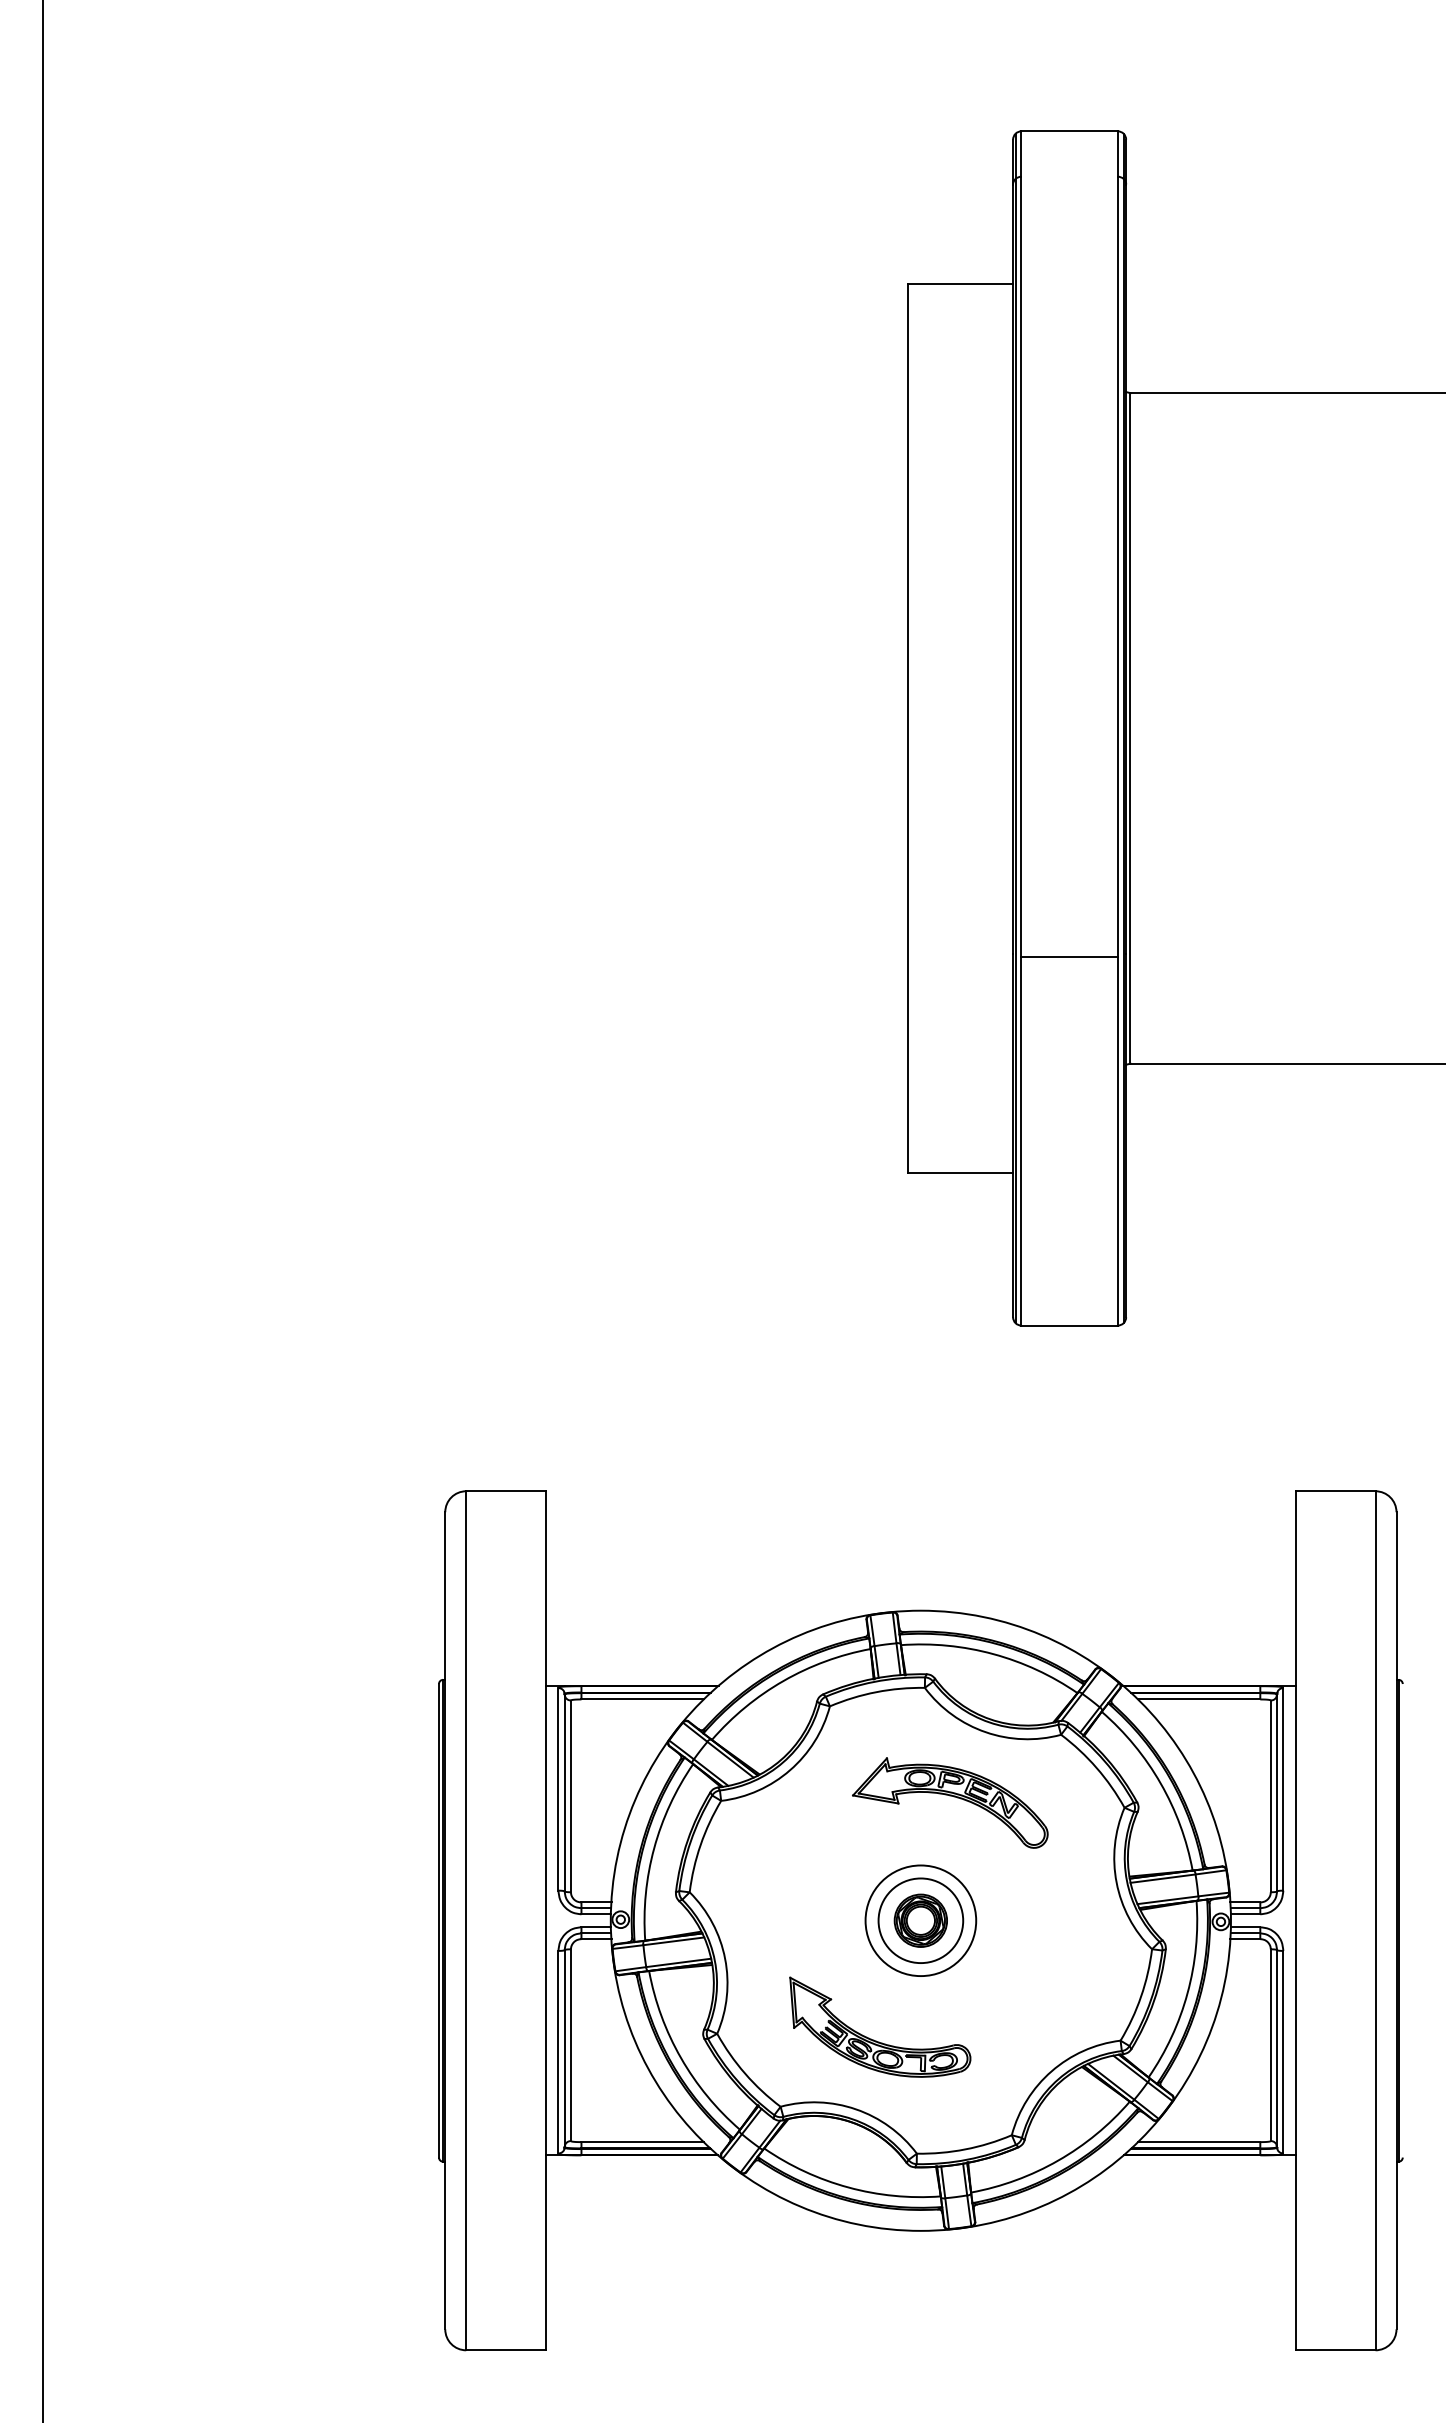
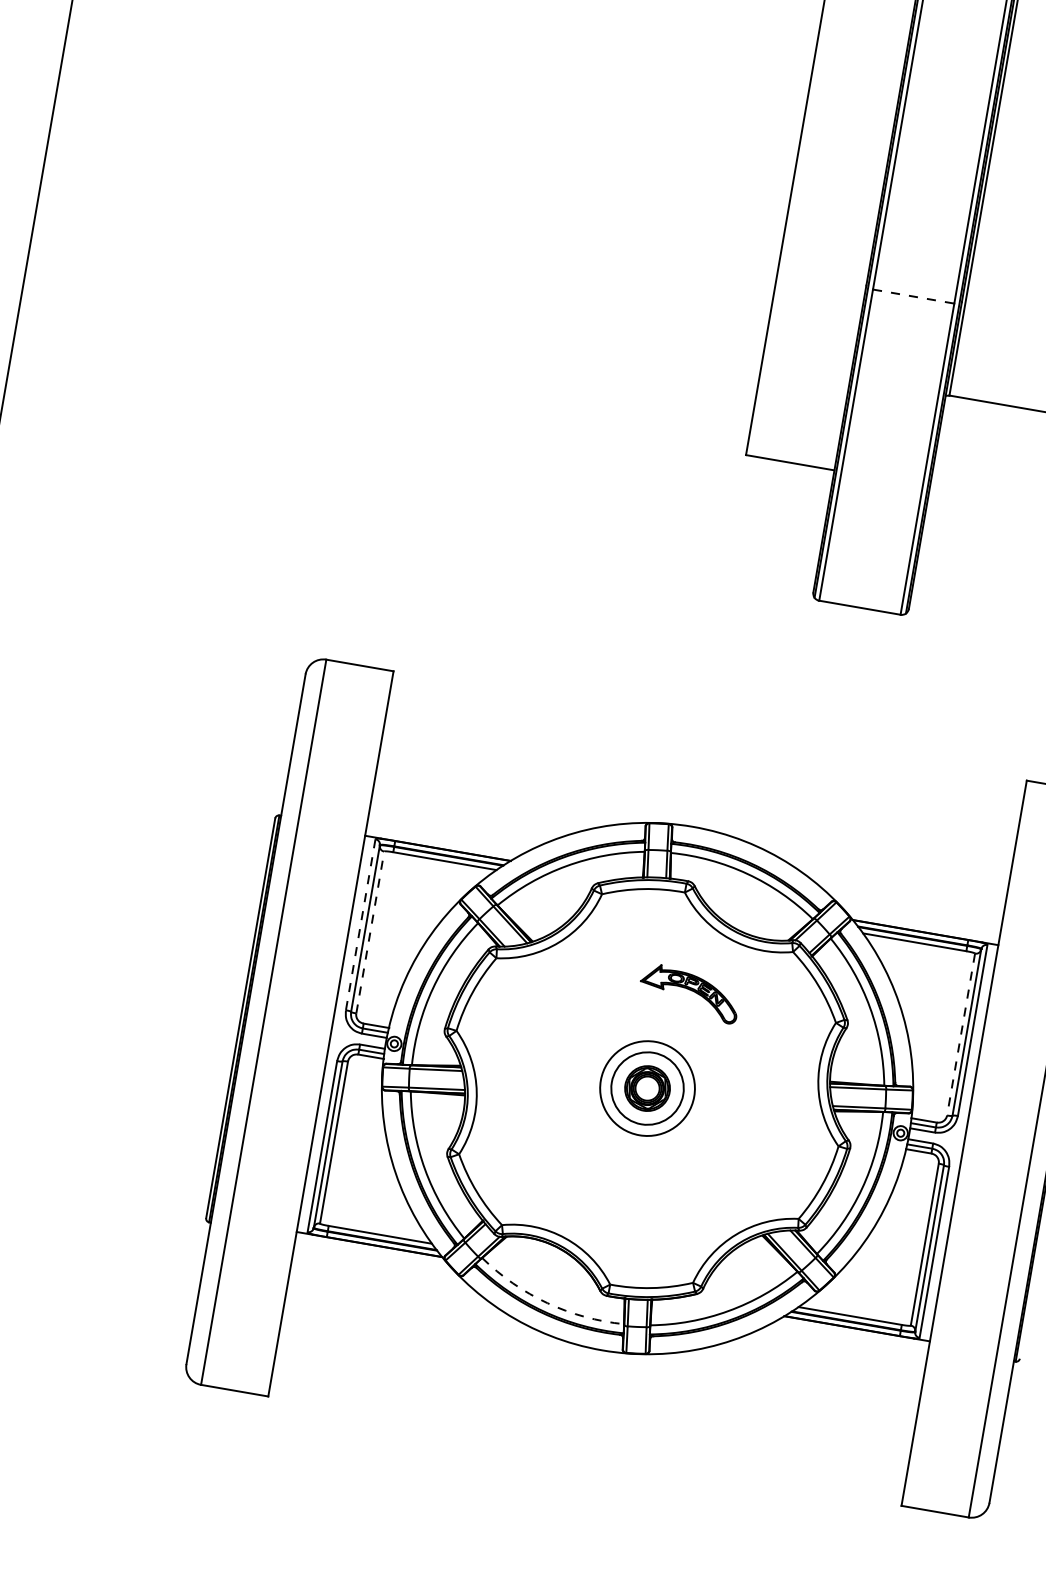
line: (1070, 956) -> (914, 296), solid -> dashed
line: (558, 1789) -> (360, 924), solid -> dashed
line: (570, 1796) -> (369, 932), solid -> dashed
line: (1270, 1796) -> (960, 1034), solid -> dashed
part: (950, 1802) -> (689, 993), size x0.6
part: (876, 2040) -> (592, 1183), removed
arc: (848, 2187) -> (547, 1303), solid -> dashed

